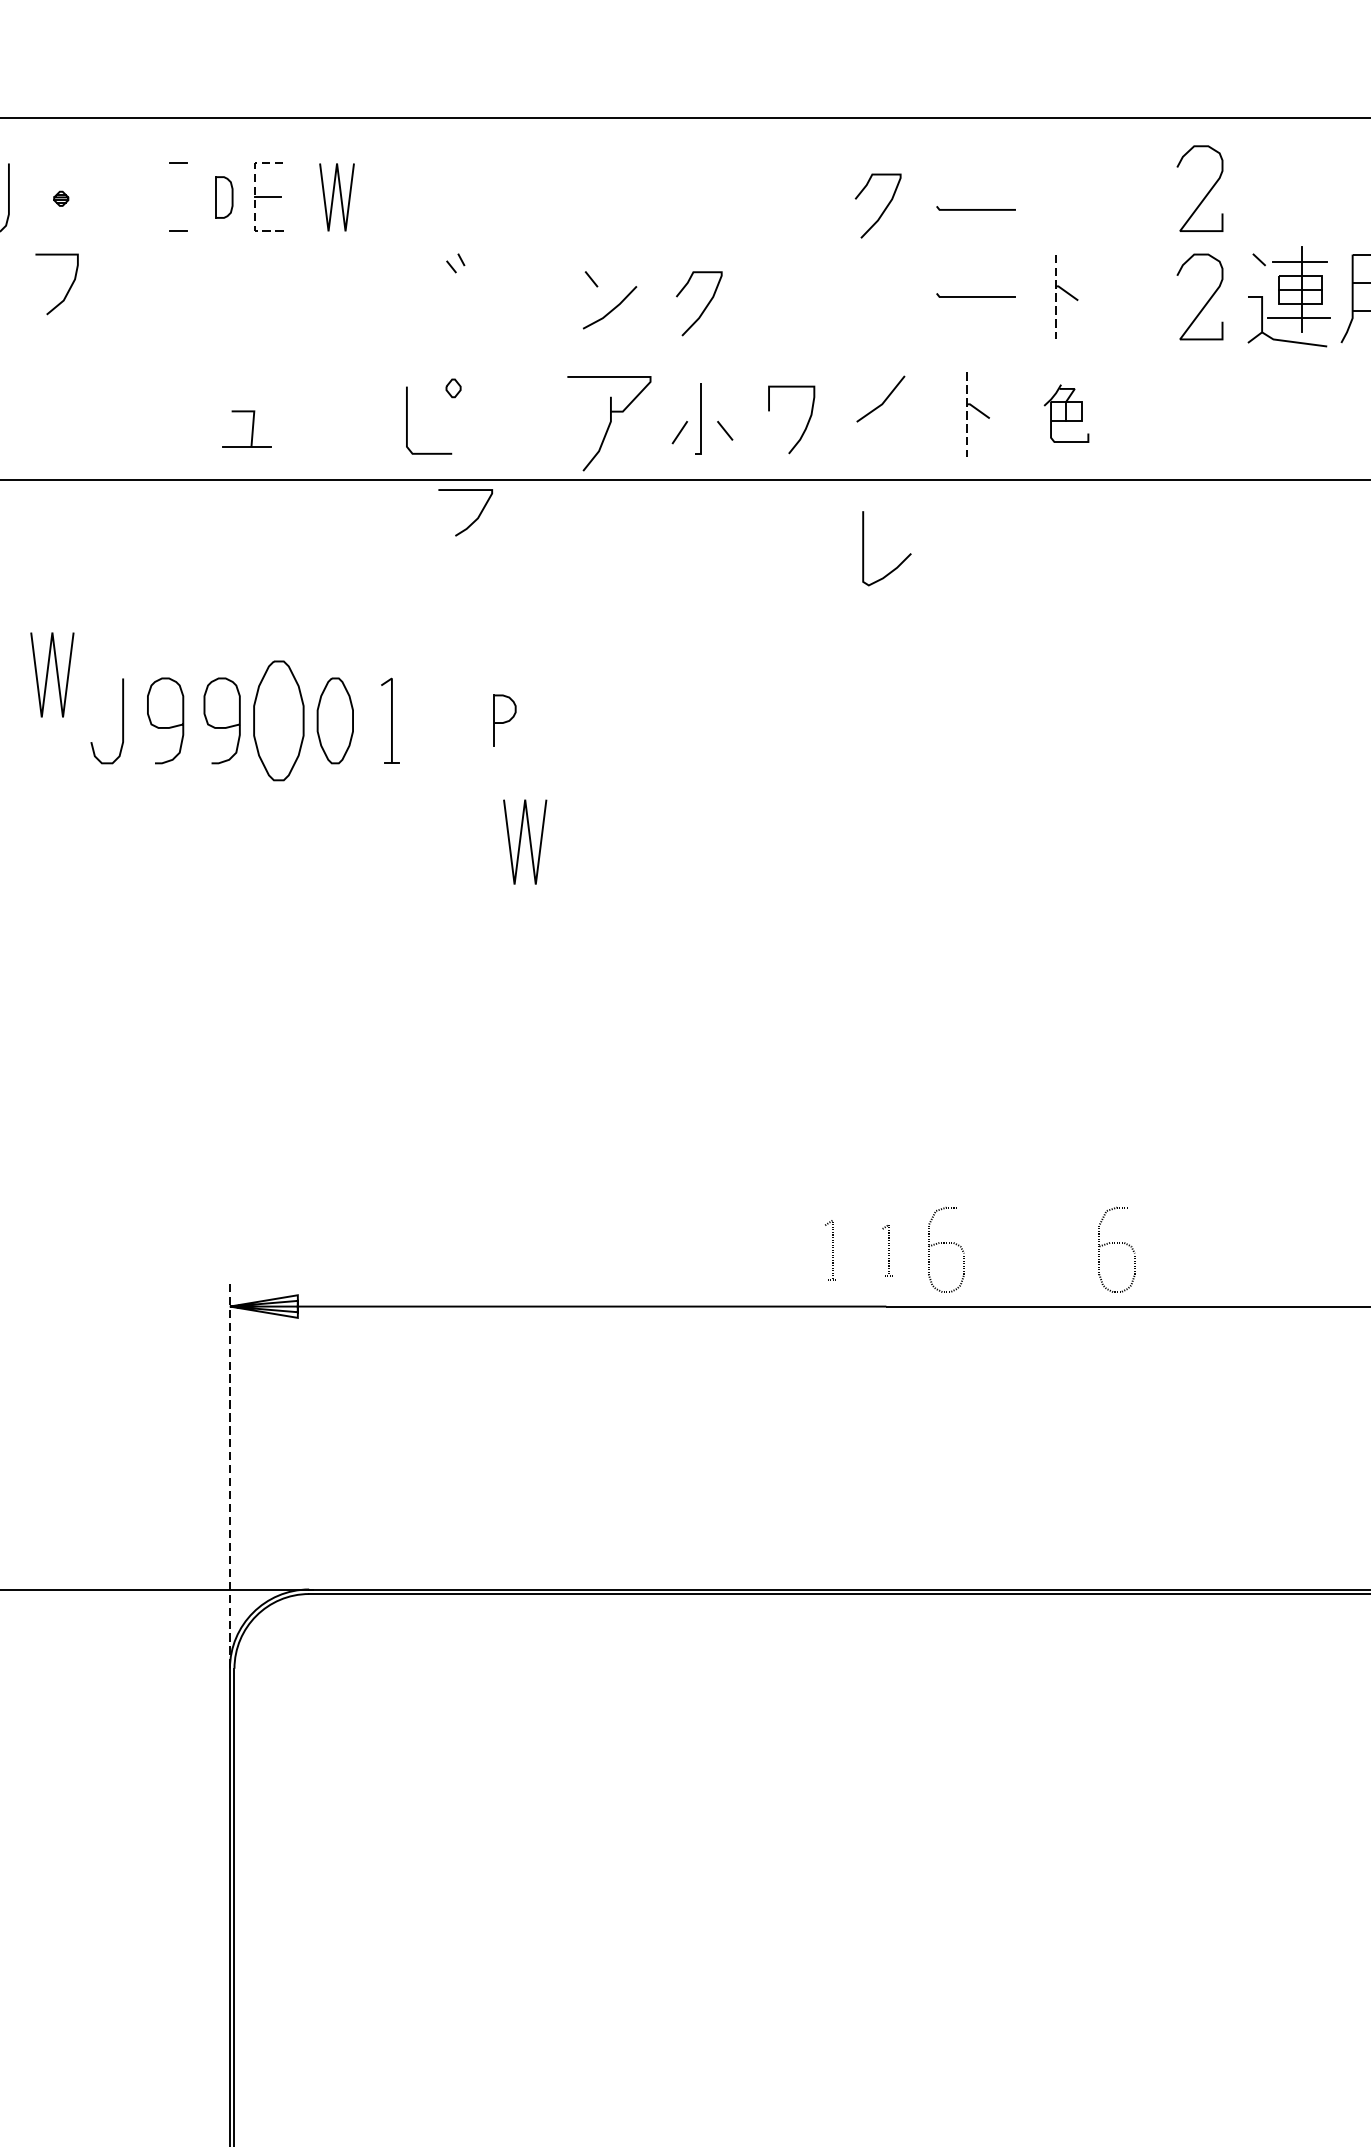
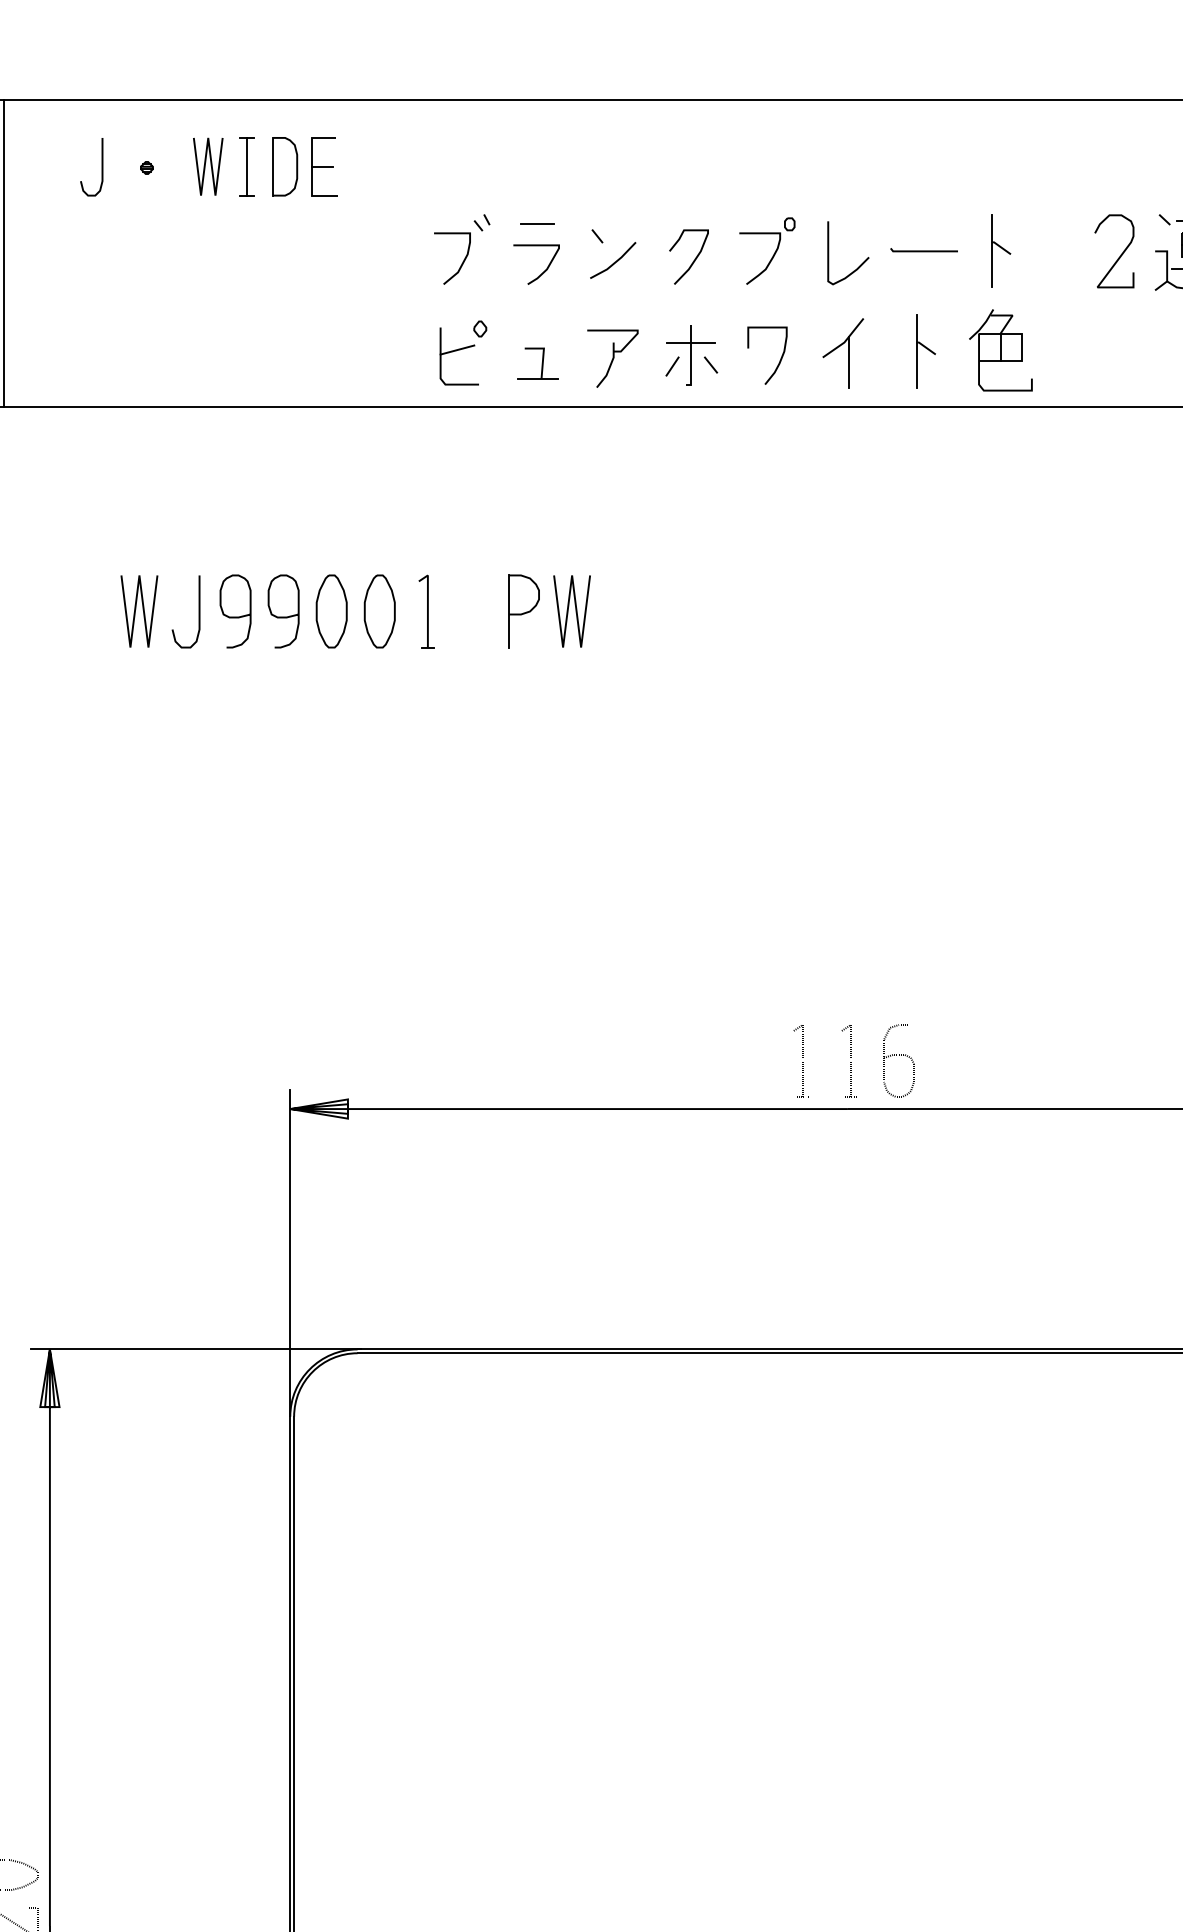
curve: (1207, 192) -> (1120, 162), removed
line: (178, 197) -> (246, 166), added
part: (224, 197) -> (285, 166), size x1.67
line: (339, 197) -> (210, 166), moved
line: (254, 198) -> (311, 167), dashed -> solid
line: (975, 208) -> (923, 176), removed
curve: (883, 210) -> (845, 177), removed
line: (520, 265) -> (537, 224), added
curve: (67, 290) -> (461, 263), moved
line: (1055, 297) -> (991, 251), dashed -> solid
part: (797, 301) -> (772, 255), added
line: (701, 404) -> (690, 342), added
line: (426, 412) -> (457, 349), added
part: (1065, 413) -> (1000, 350), size x1.67
line: (967, 416) -> (916, 352), dashed -> solid
part: (609, 423) -> (612, 358), size x0.71
line: (888, 426) -> (849, 361), added
part: (246, 428) -> (537, 363), moved
curve: (473, 520) -> (543, 271), moved
curve: (901, 561) -> (860, 264), moved
line: (55, 673) -> (142, 610), moved
part: (278, 720) -> (331, 611), size x0.71
part: (504, 720) -> (523, 611), size x1.67
line: (520, 842) -> (568, 611), moved
curve: (1117, 1243) -> (1044, 1055), removed
part: (830, 1250) -> (800, 1061), size x1.43
part: (887, 1250) -> (848, 1061), size x1.67
line: (230, 1475) -> (290, 1252), dashed -> solid

